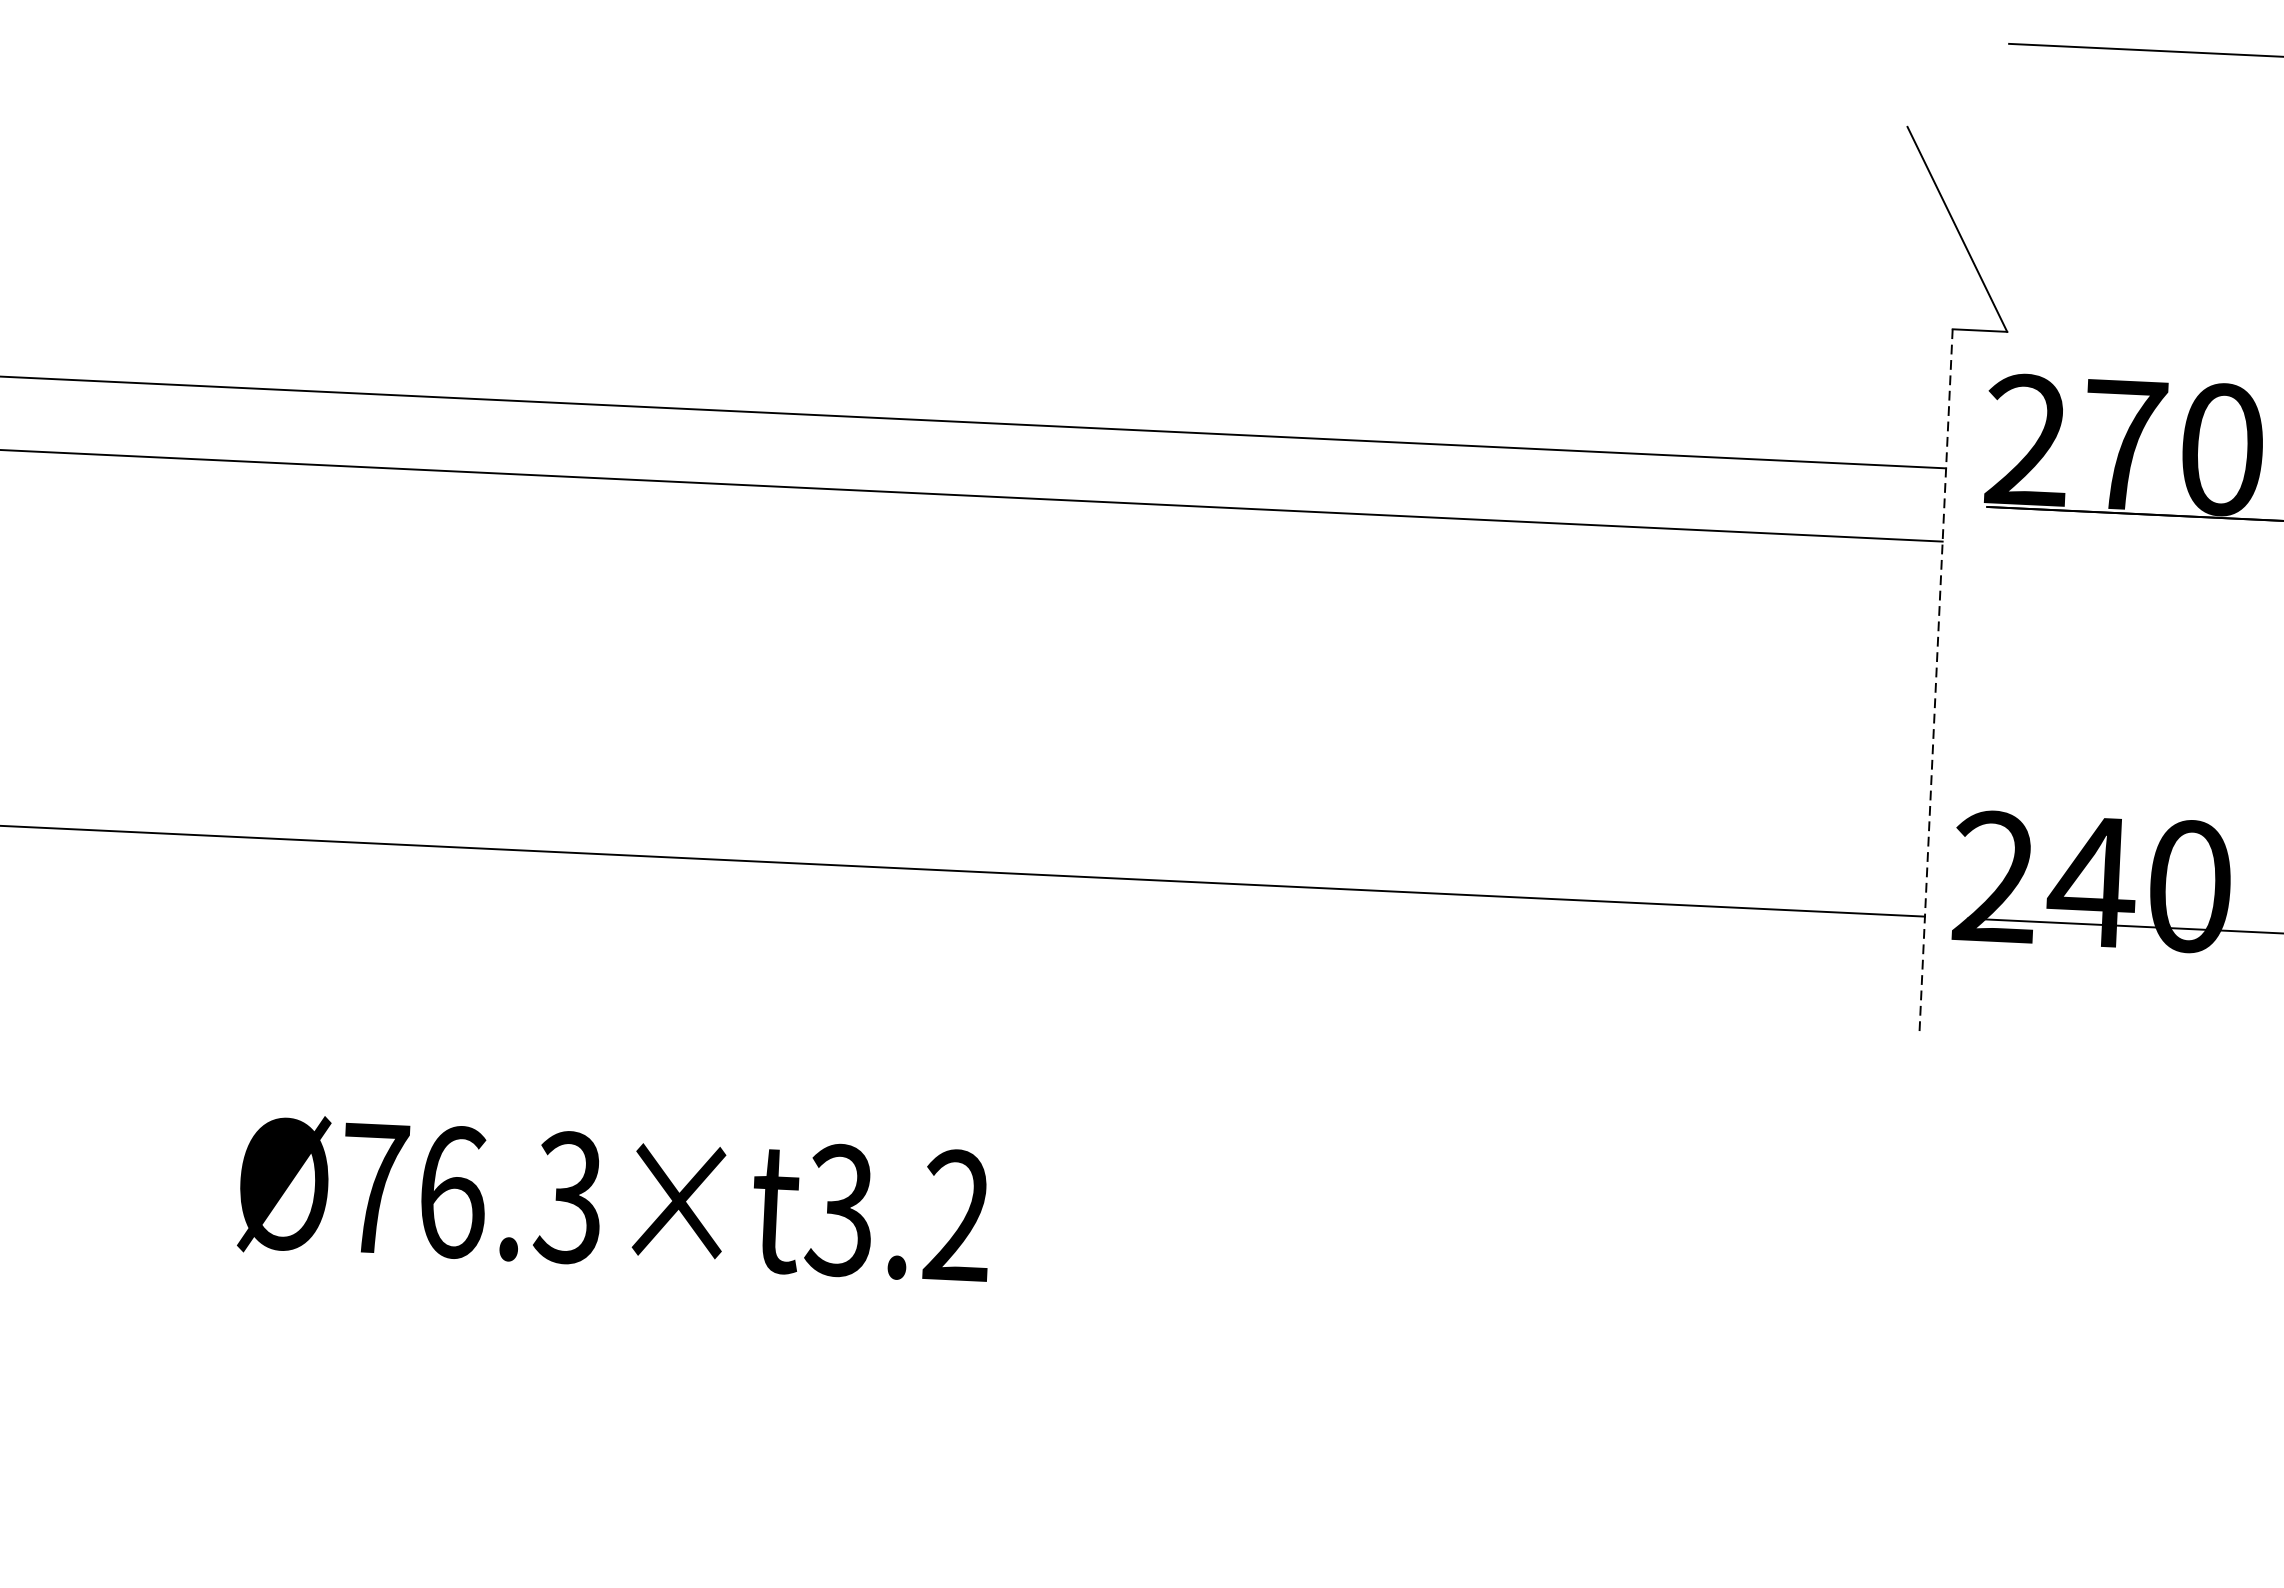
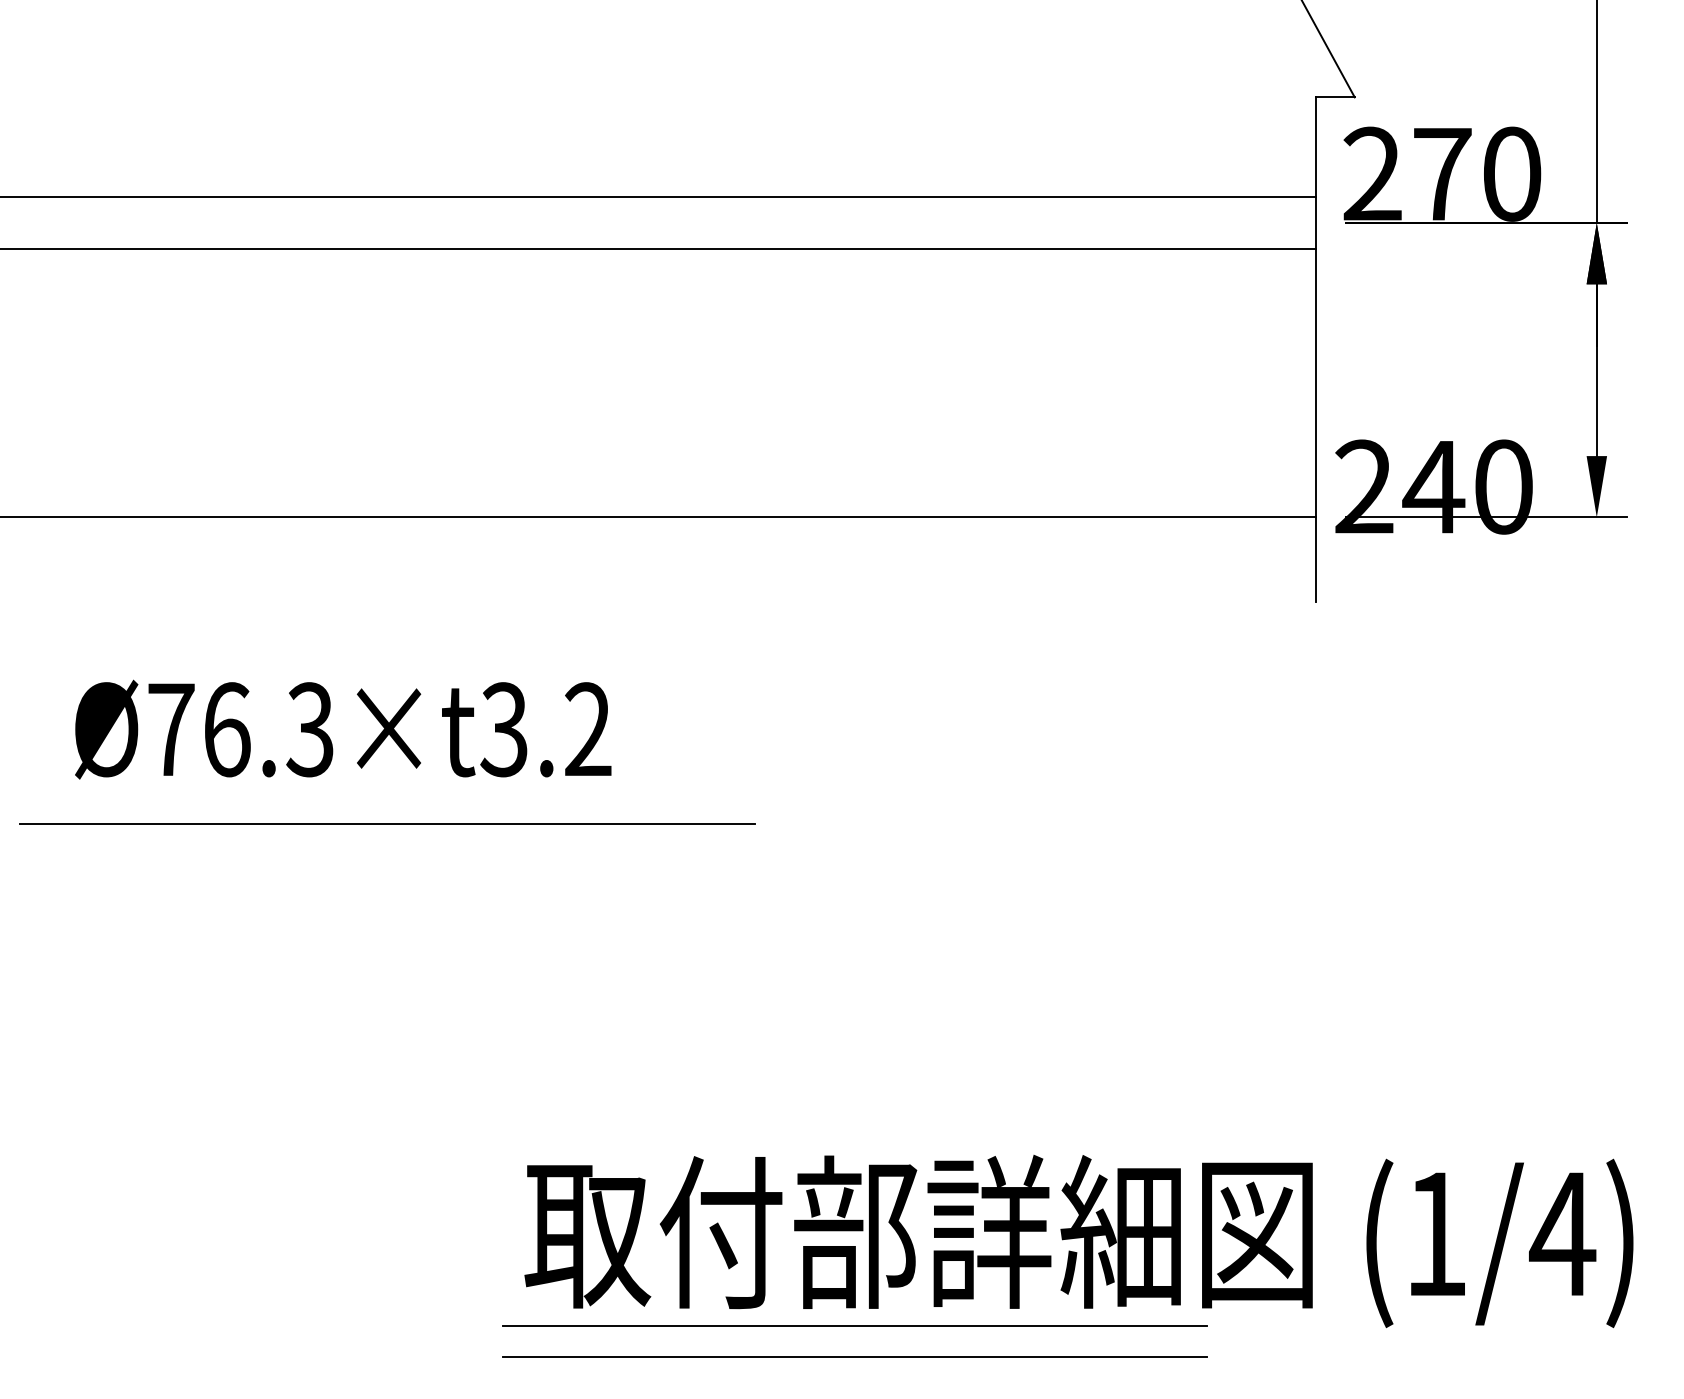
line: (1935, 683) -> (1315, 350), dashed -> solid
text: (615, 1199) -> (343, 729), moved
line: (607, 1283) -> (387, 823), added

